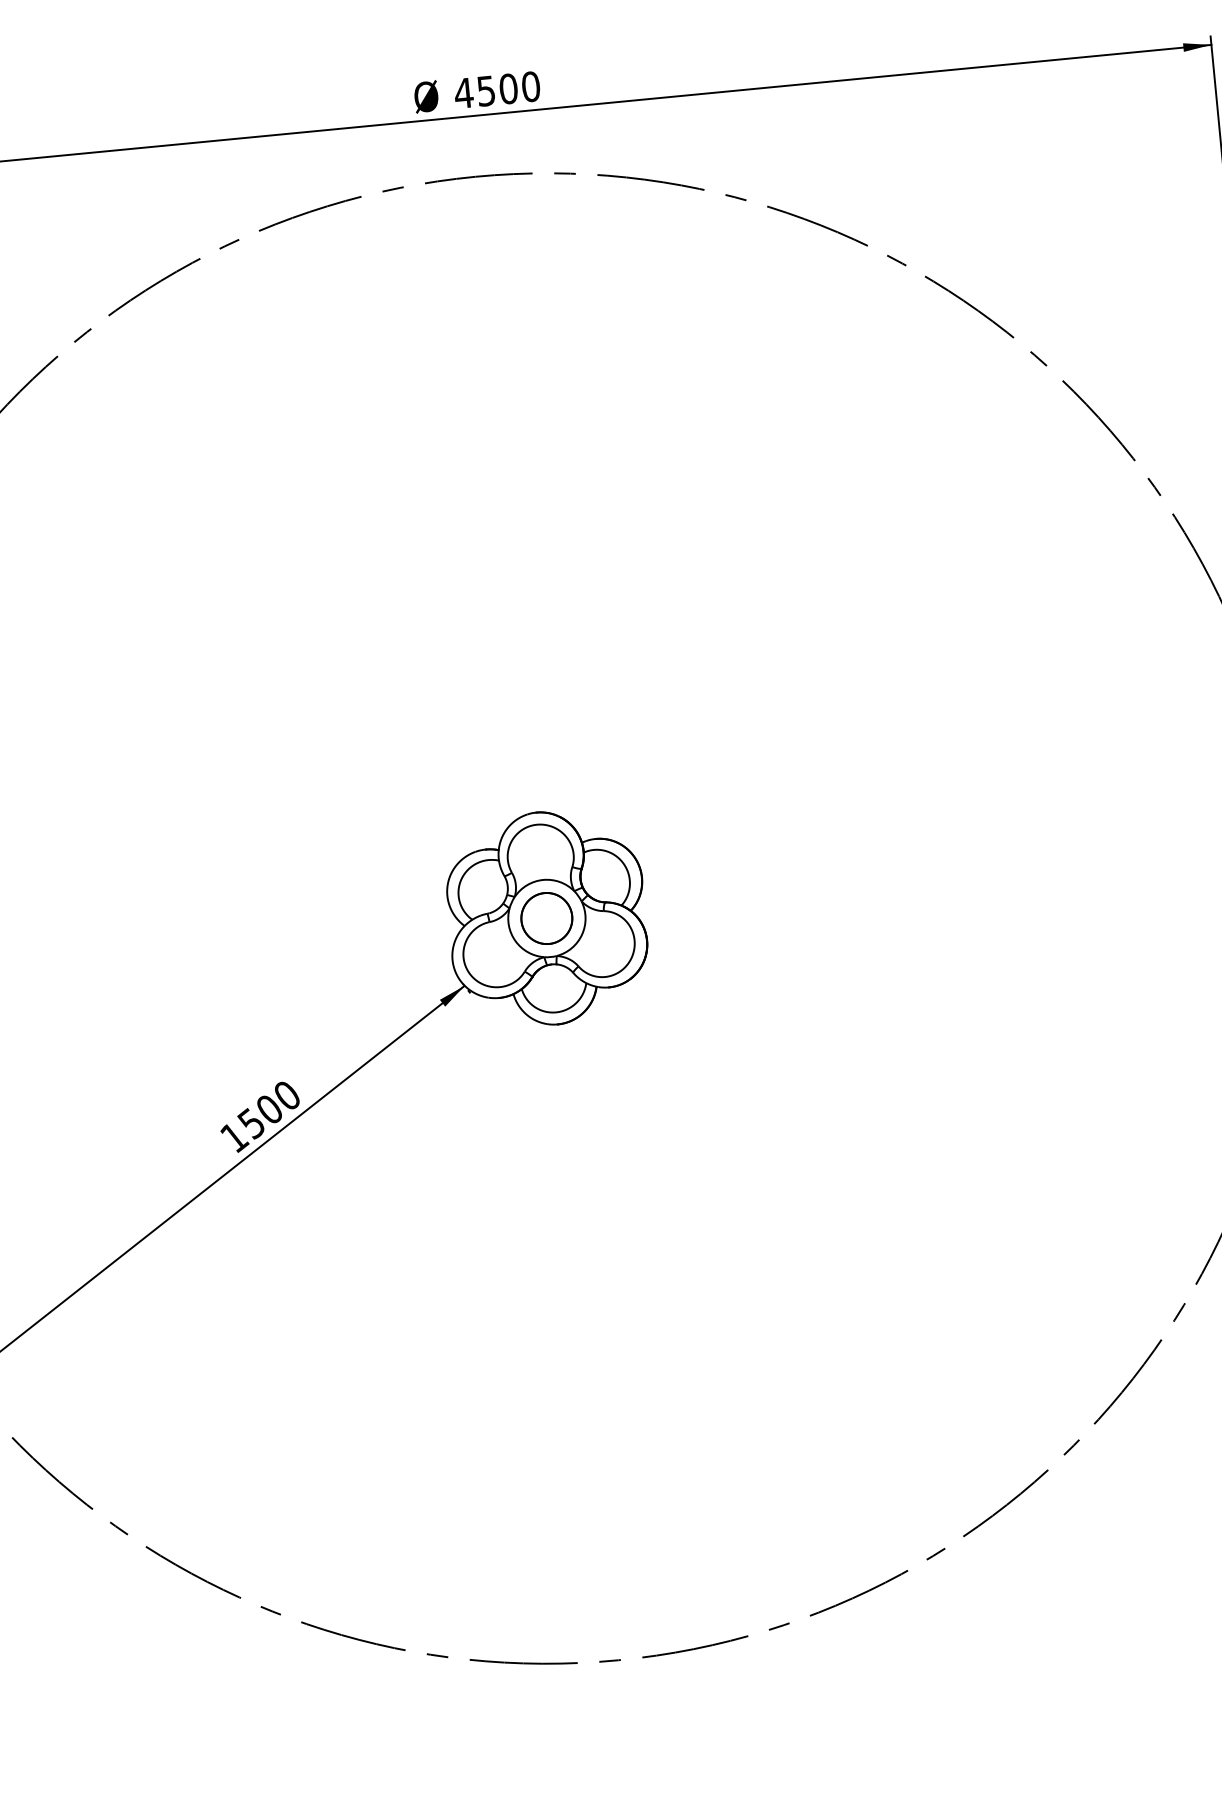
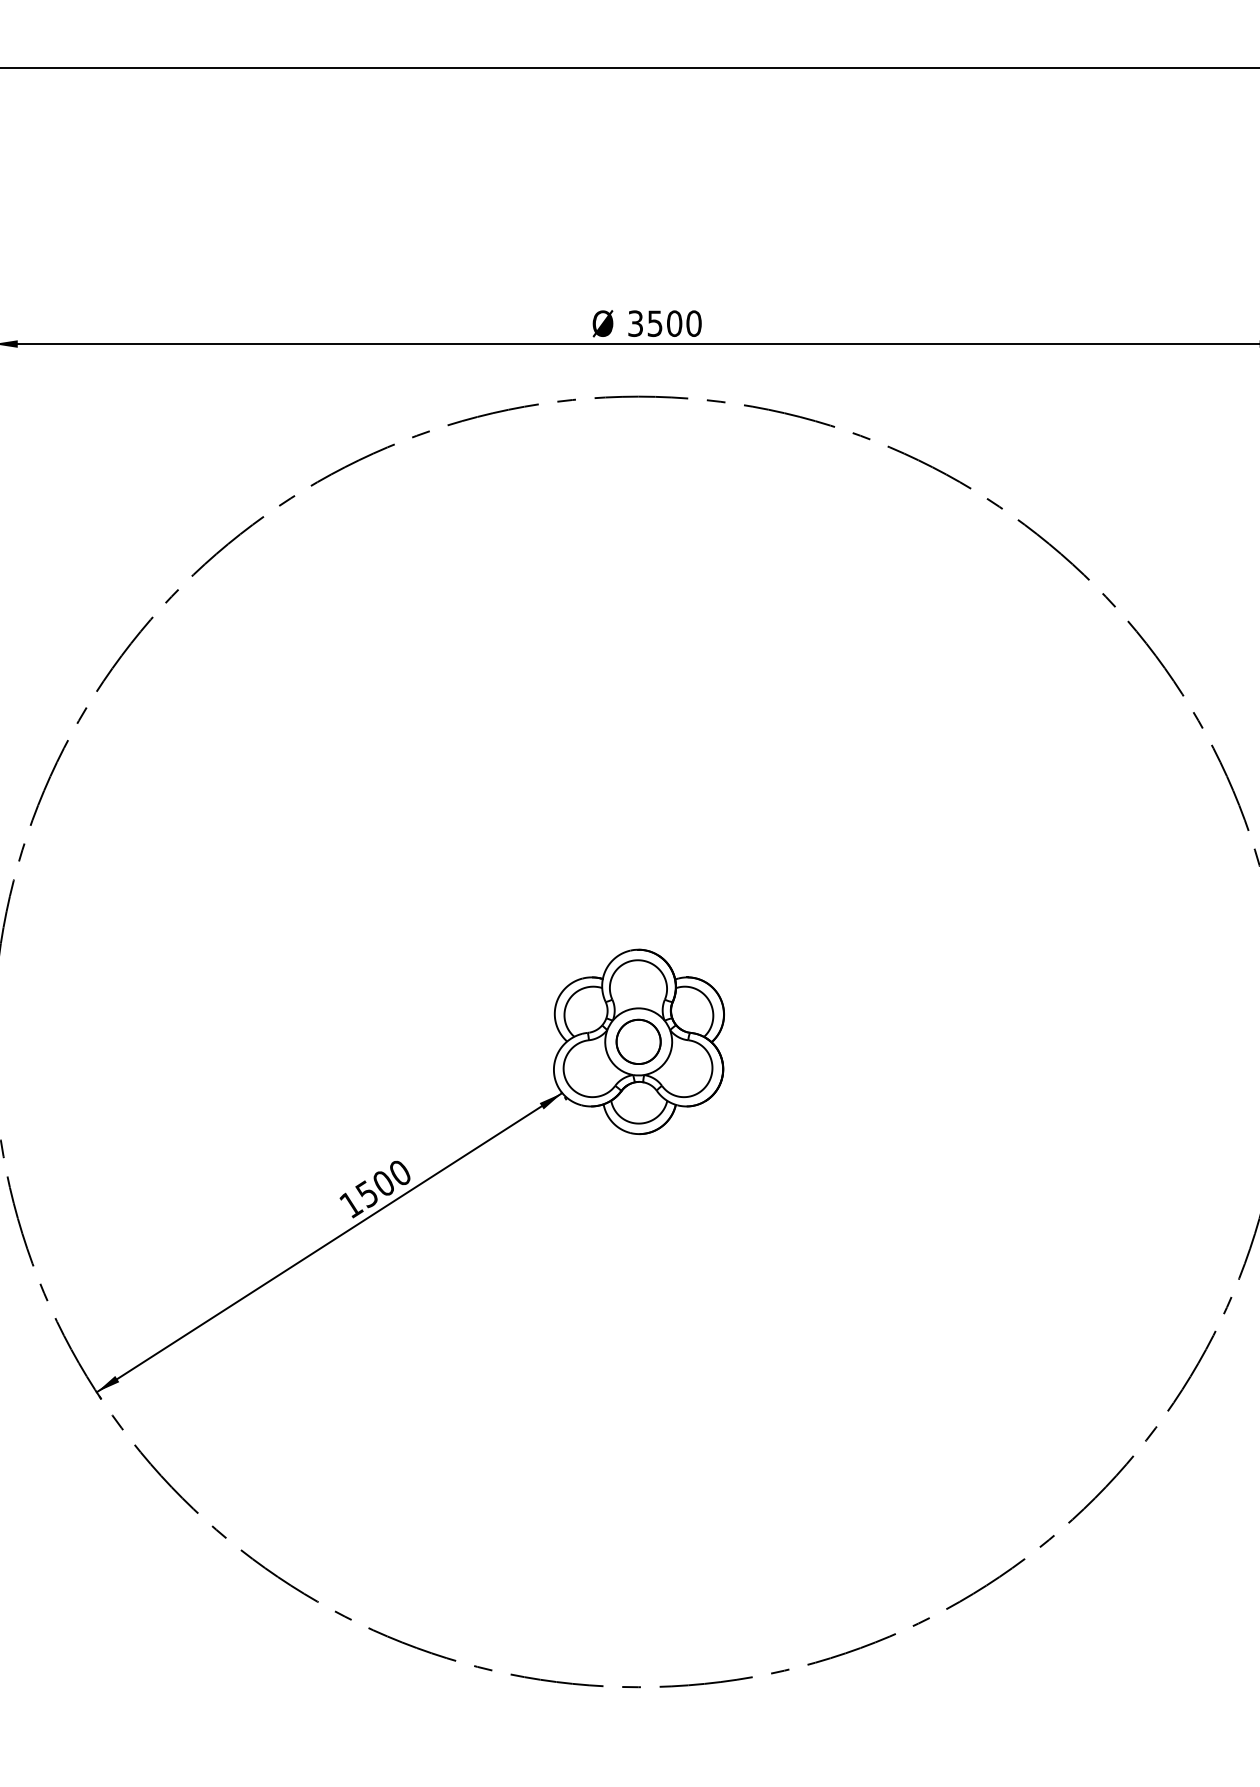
text: (463, 93) -> (635, 323), 4500 -> 3500

